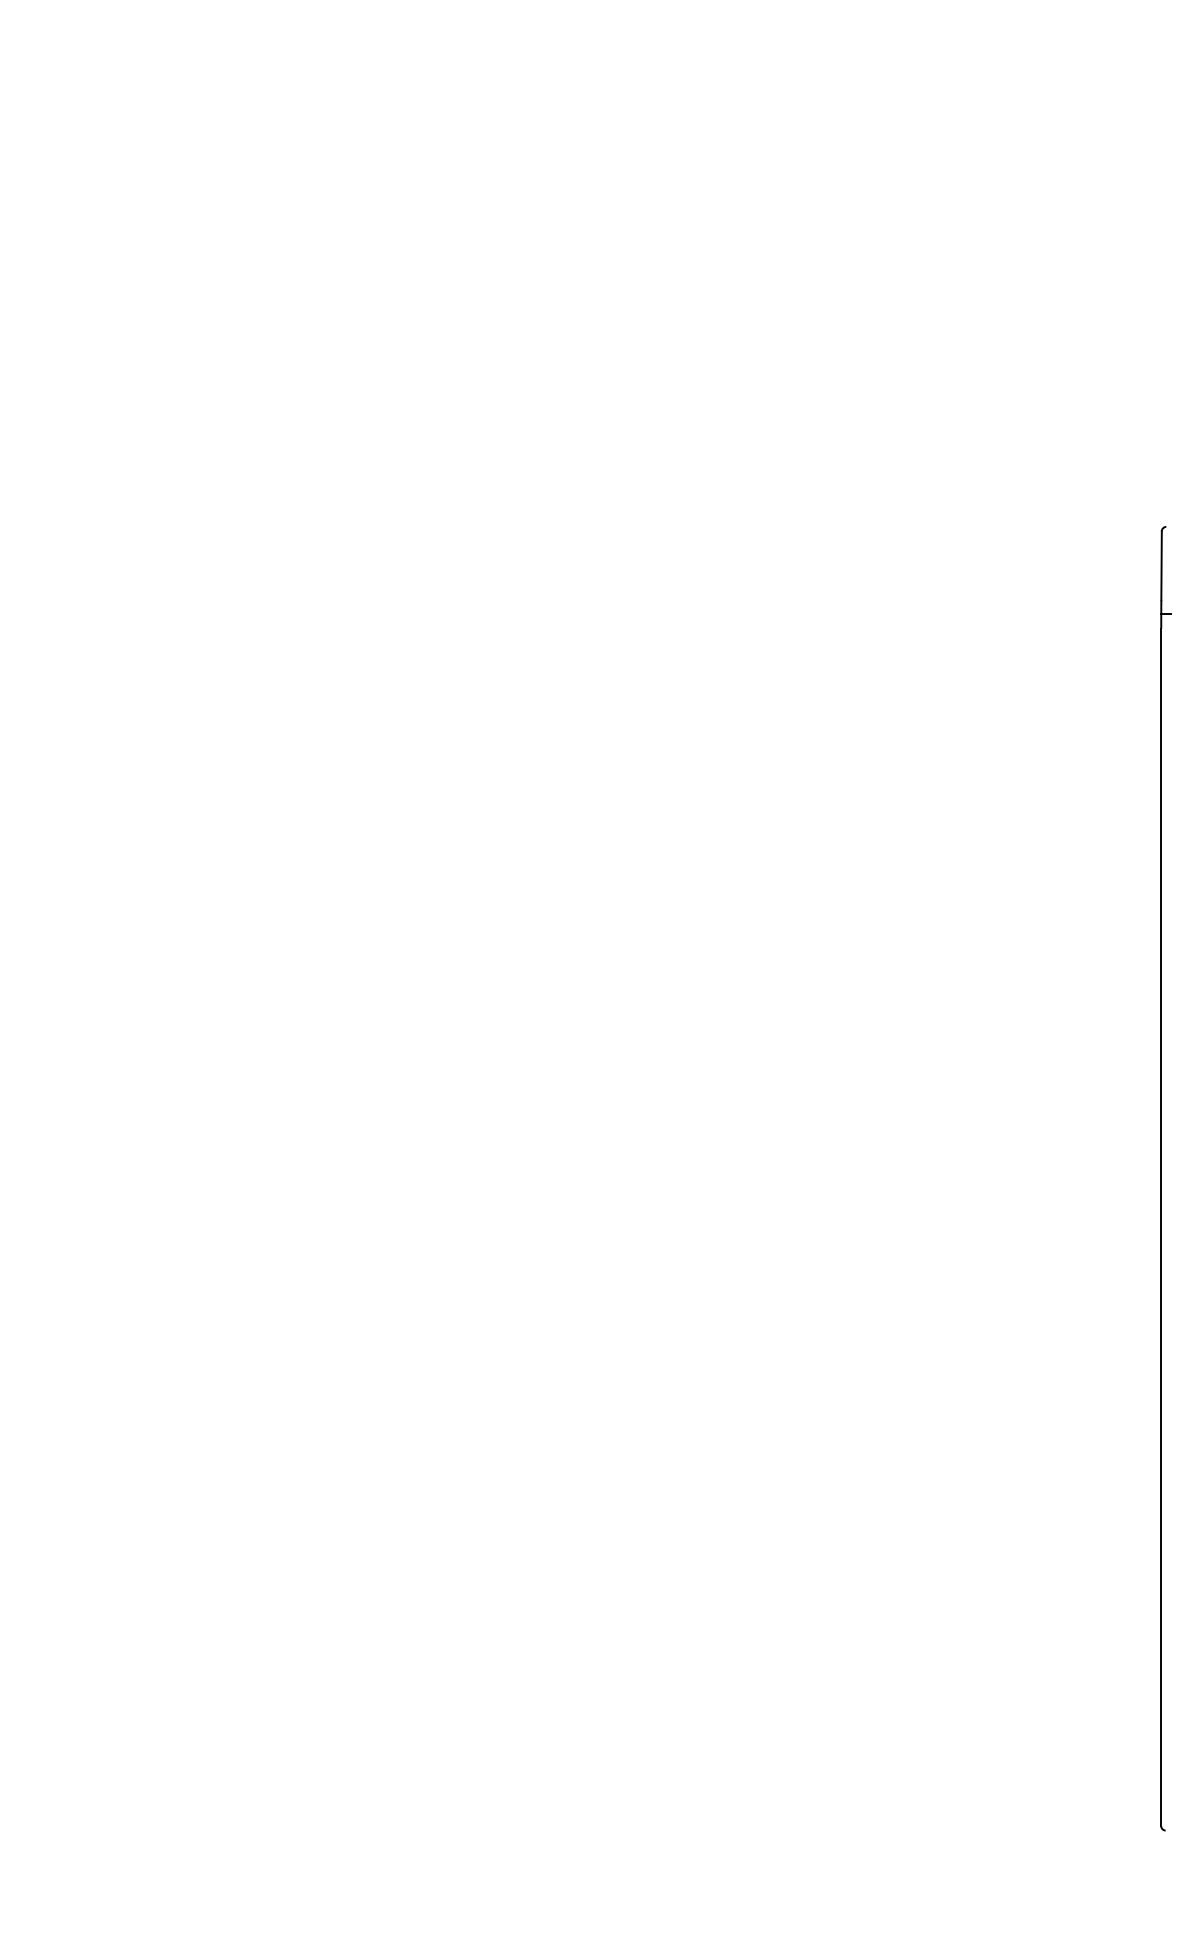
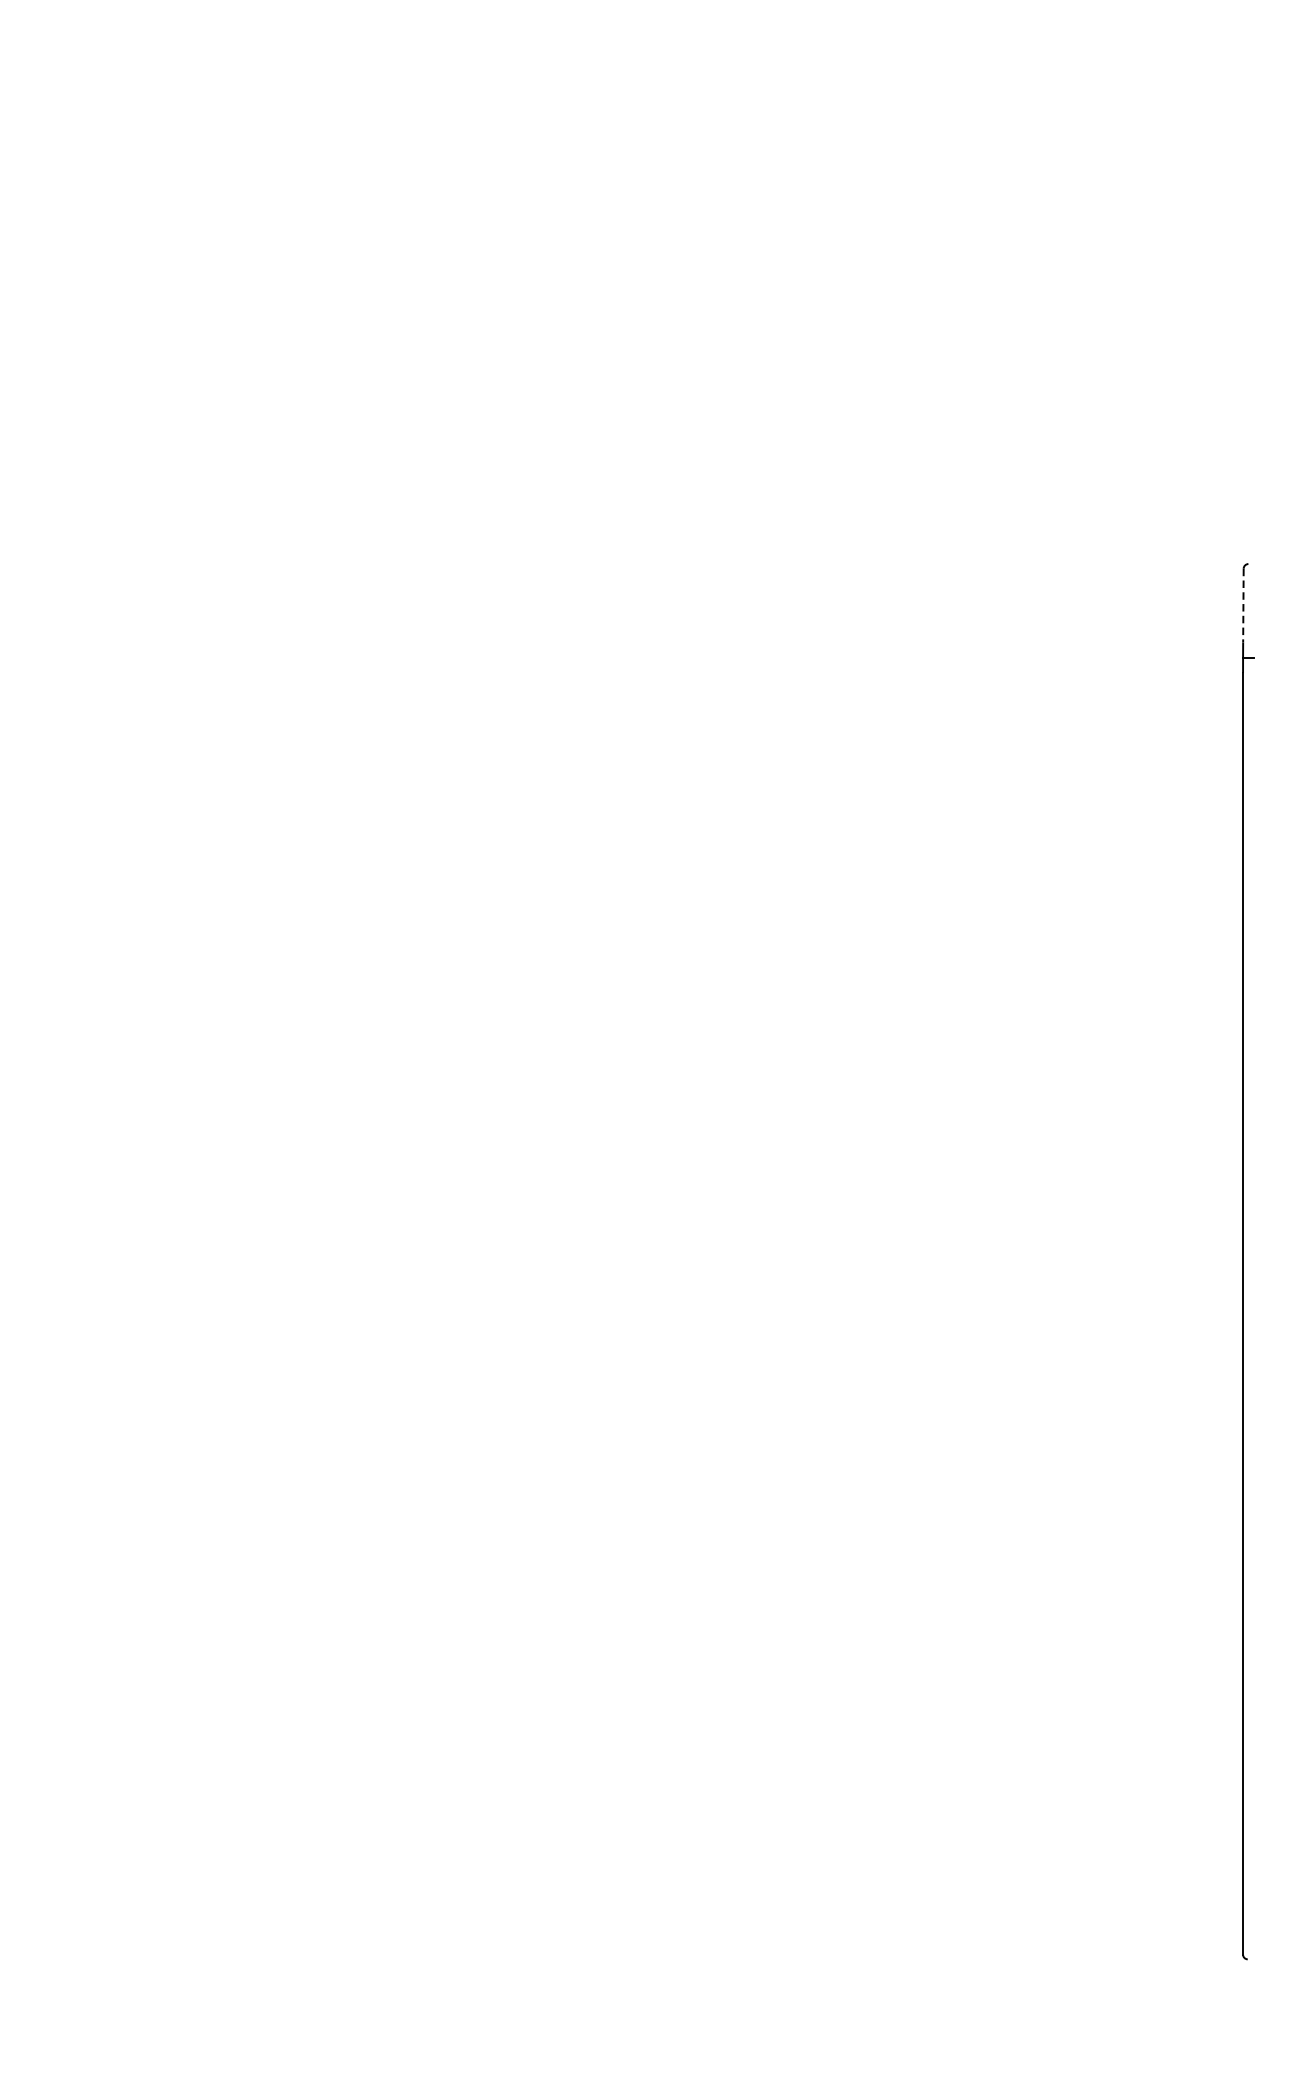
line: (1161, 566) -> (1243, 606), solid -> dashed

